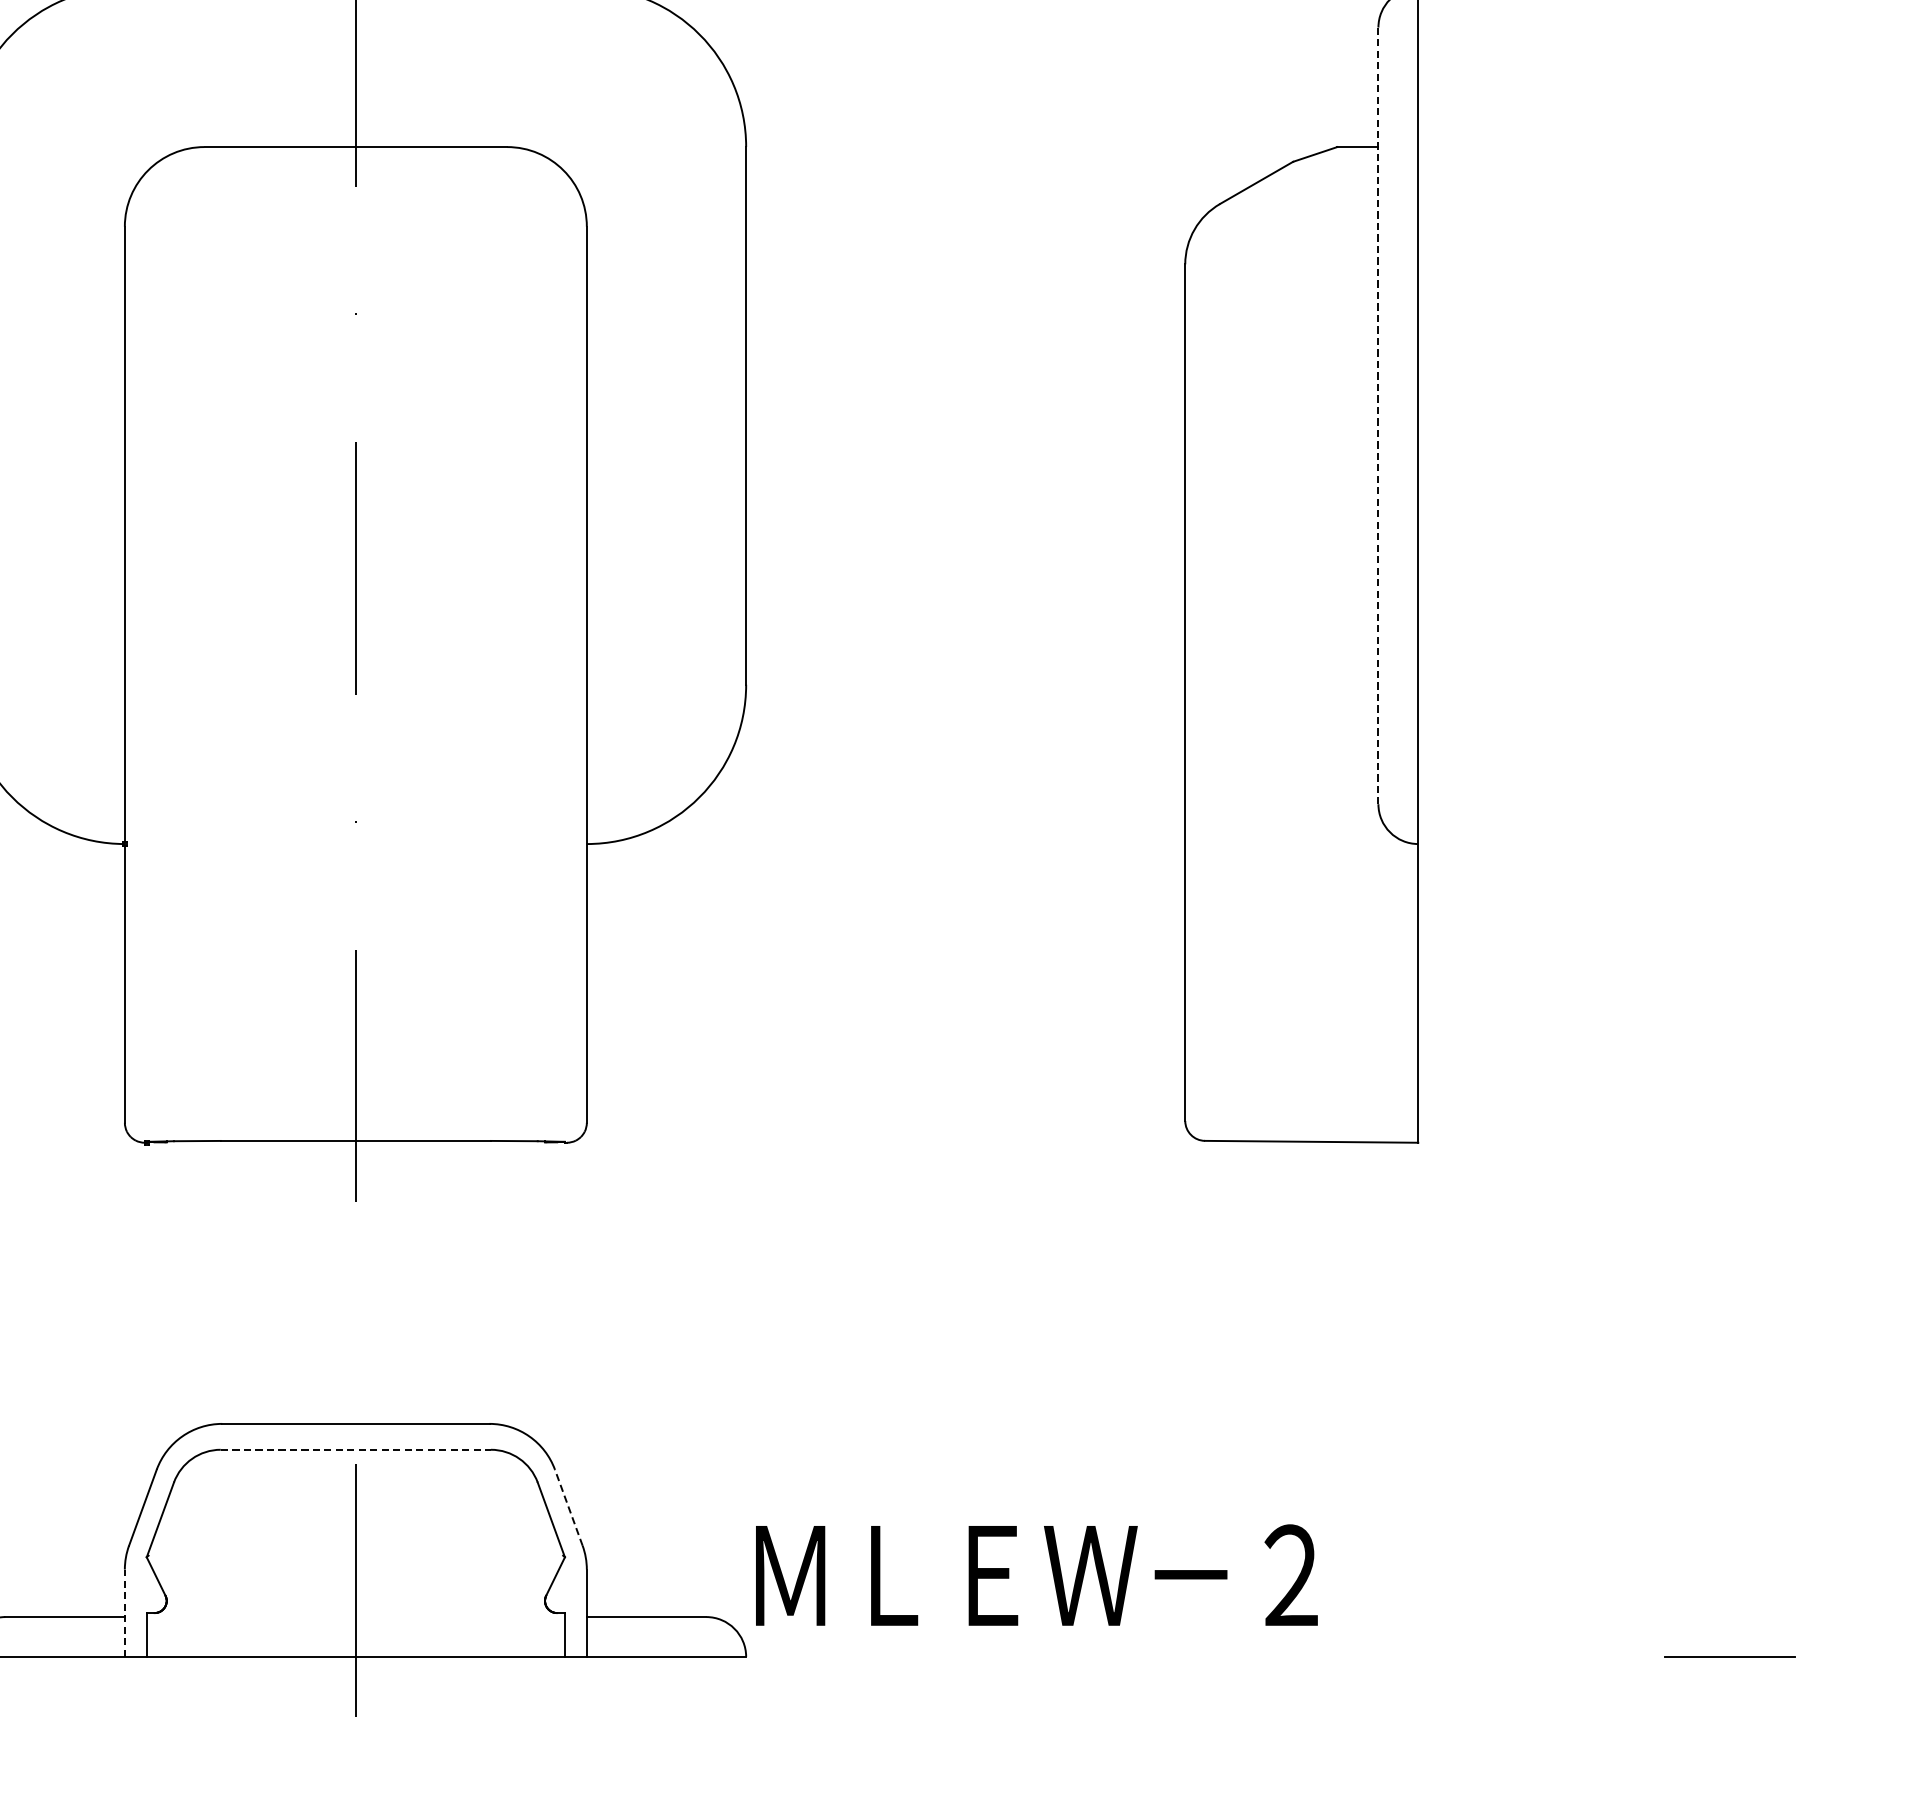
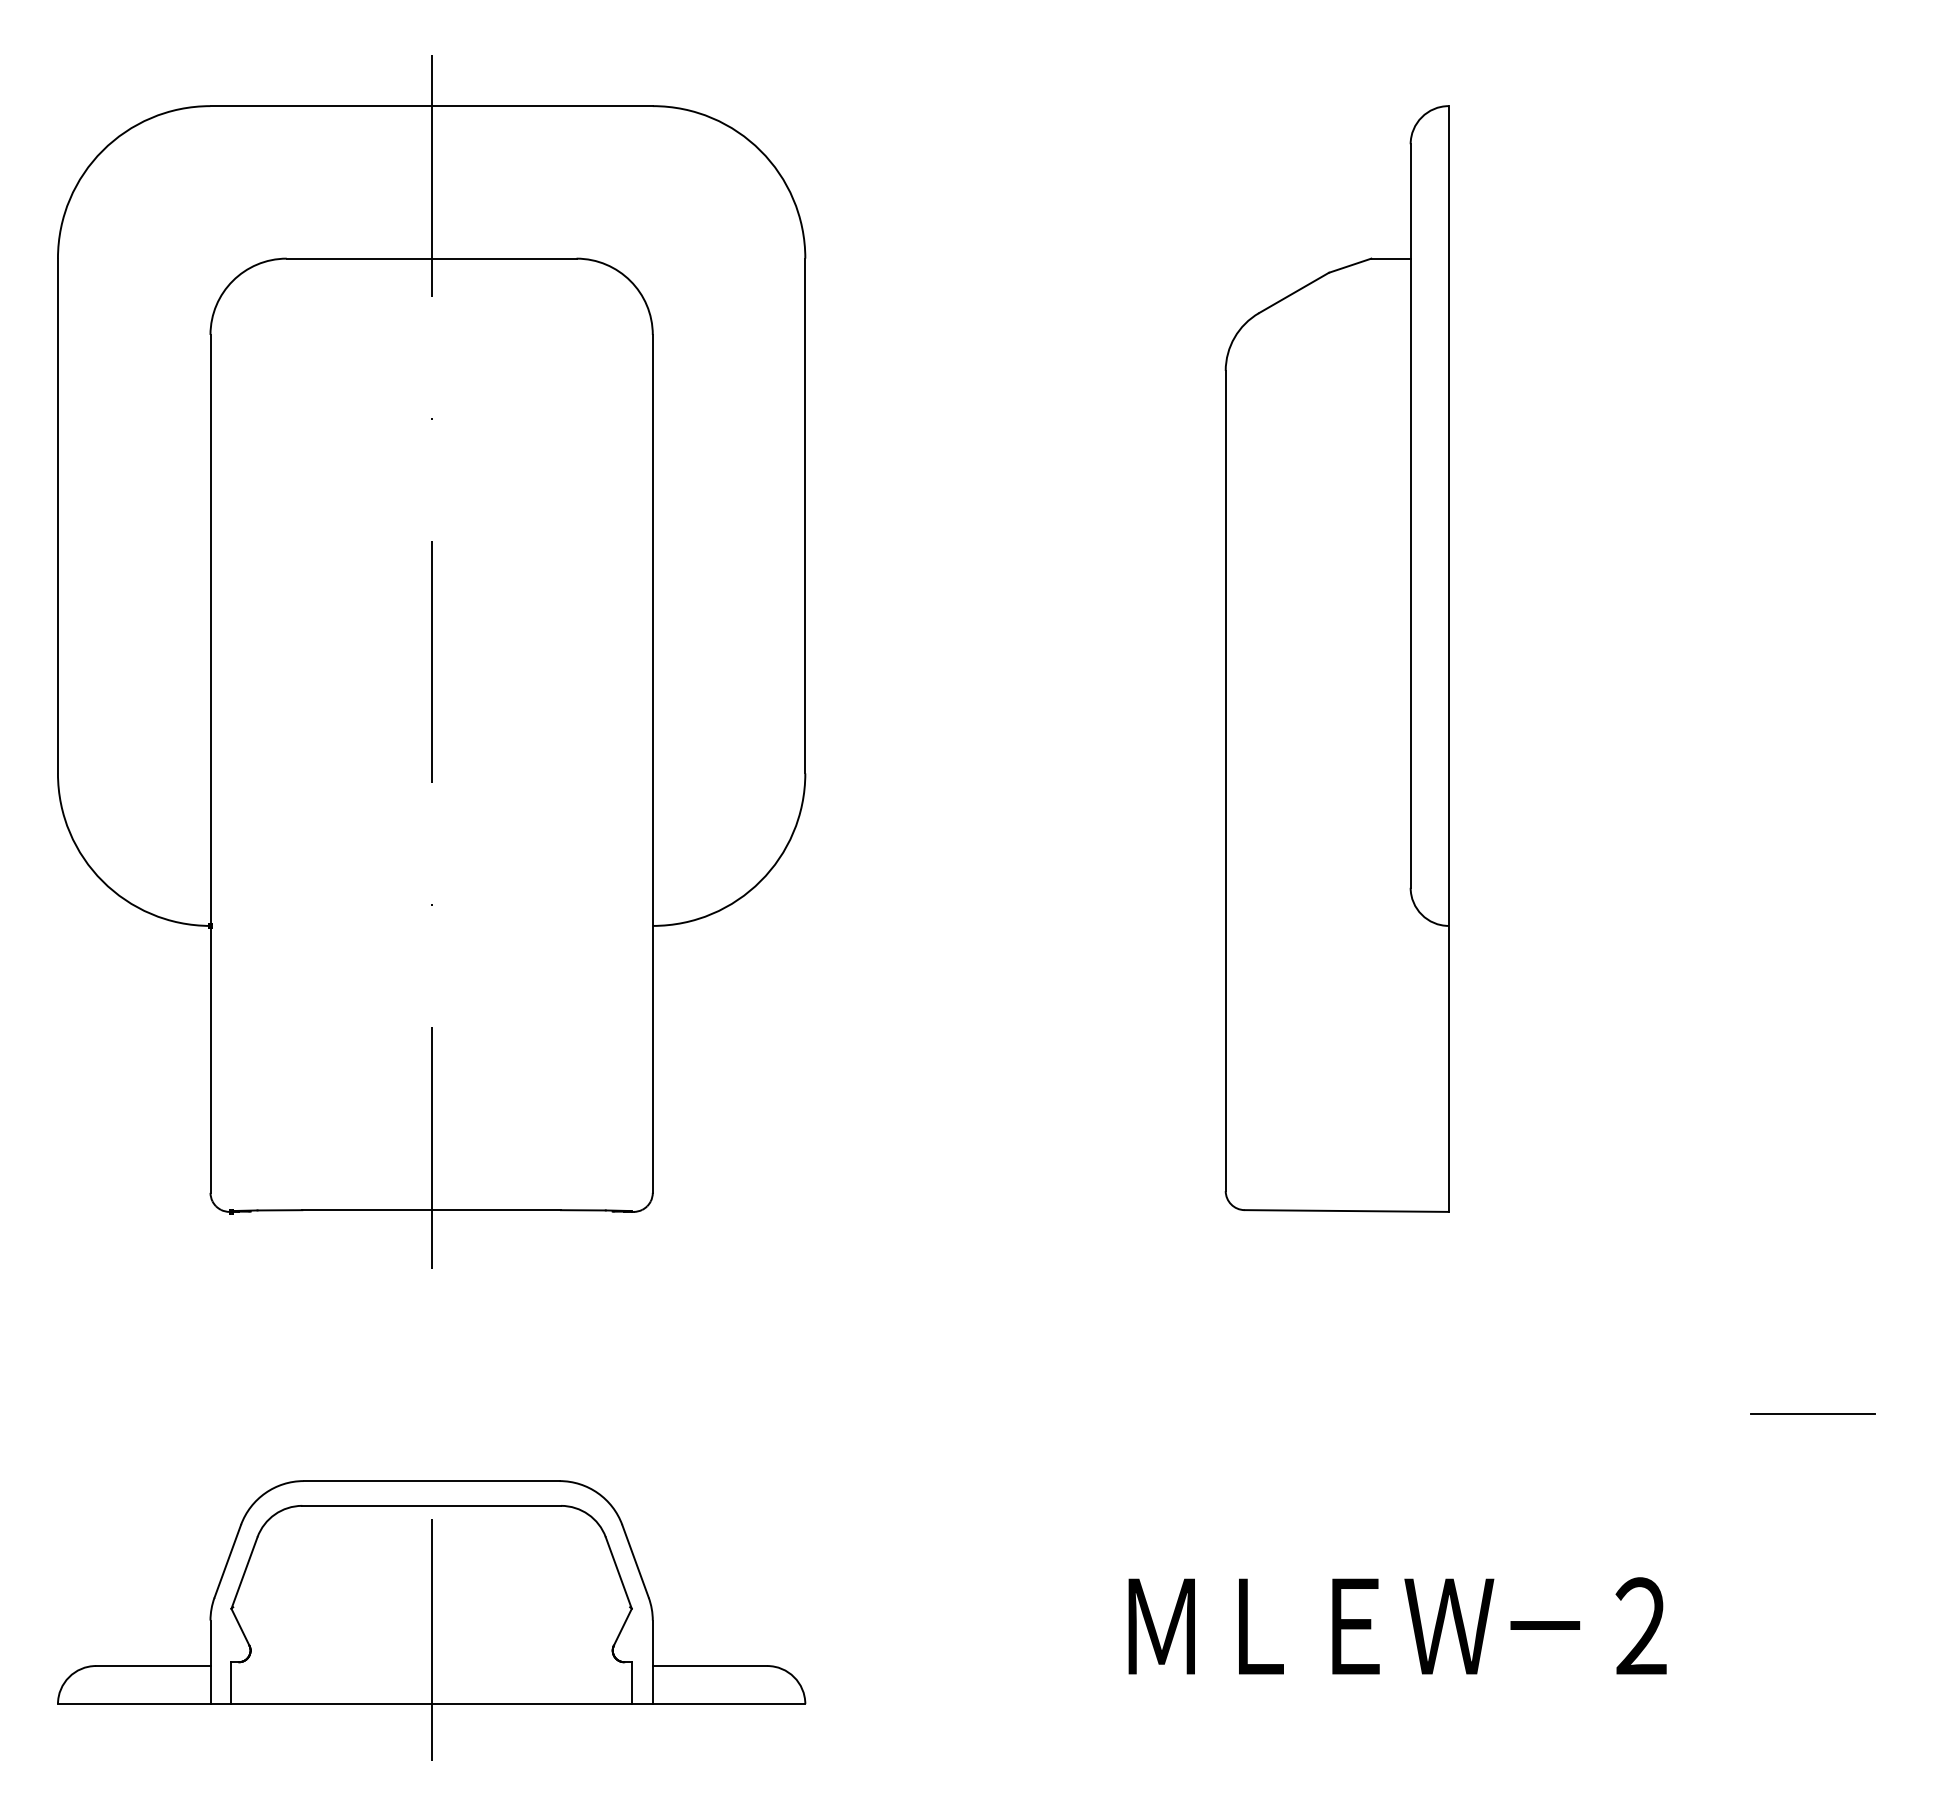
line: (1378, 416) -> (1410, 516), dashed -> solid
line: (356, 1449) -> (432, 1505), dashed -> solid
line: (568, 1507) -> (635, 1561), dashed -> solid
text: (1036, 1574) -> (1397, 1625), moved
line: (124, 1613) -> (210, 1662), dashed -> solid
line: (1729, 1657) -> (1812, 1413), moved

